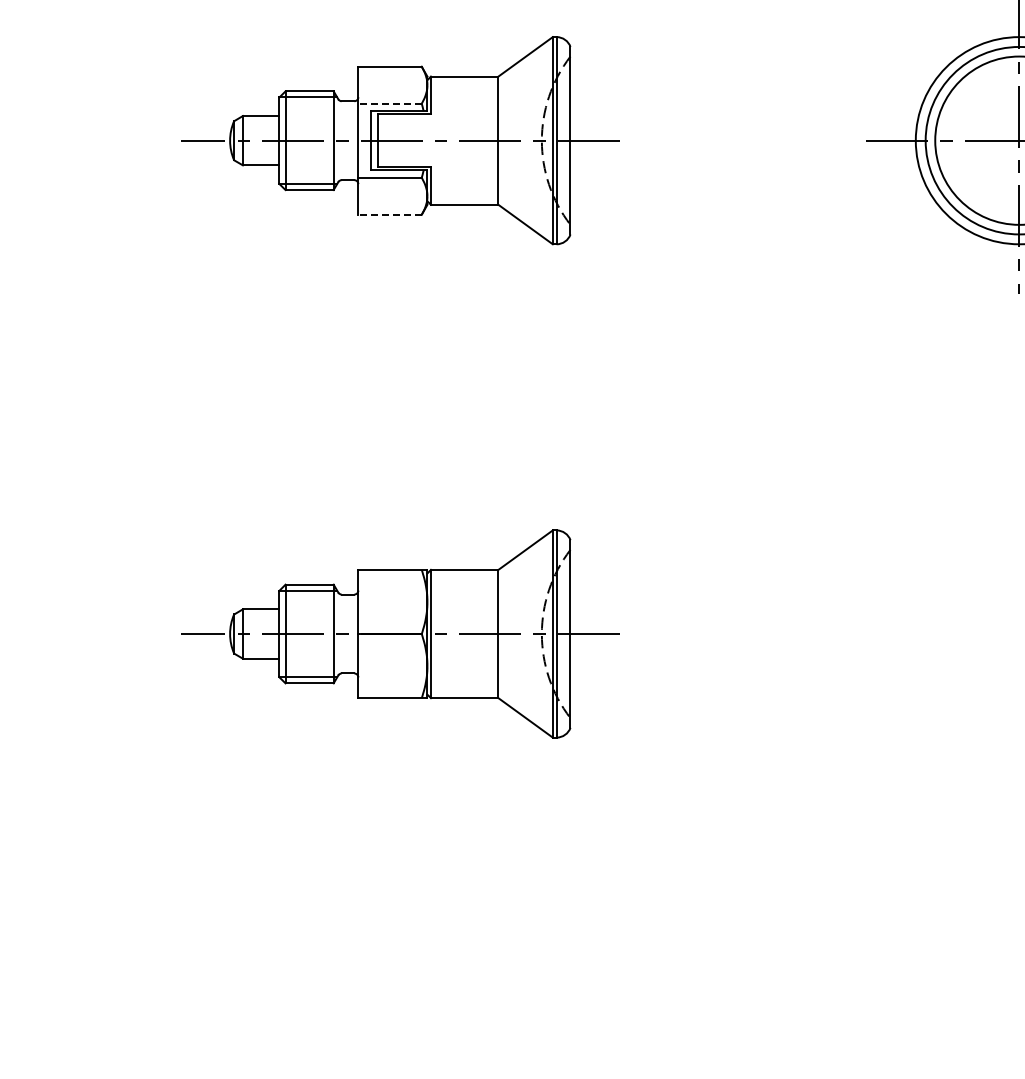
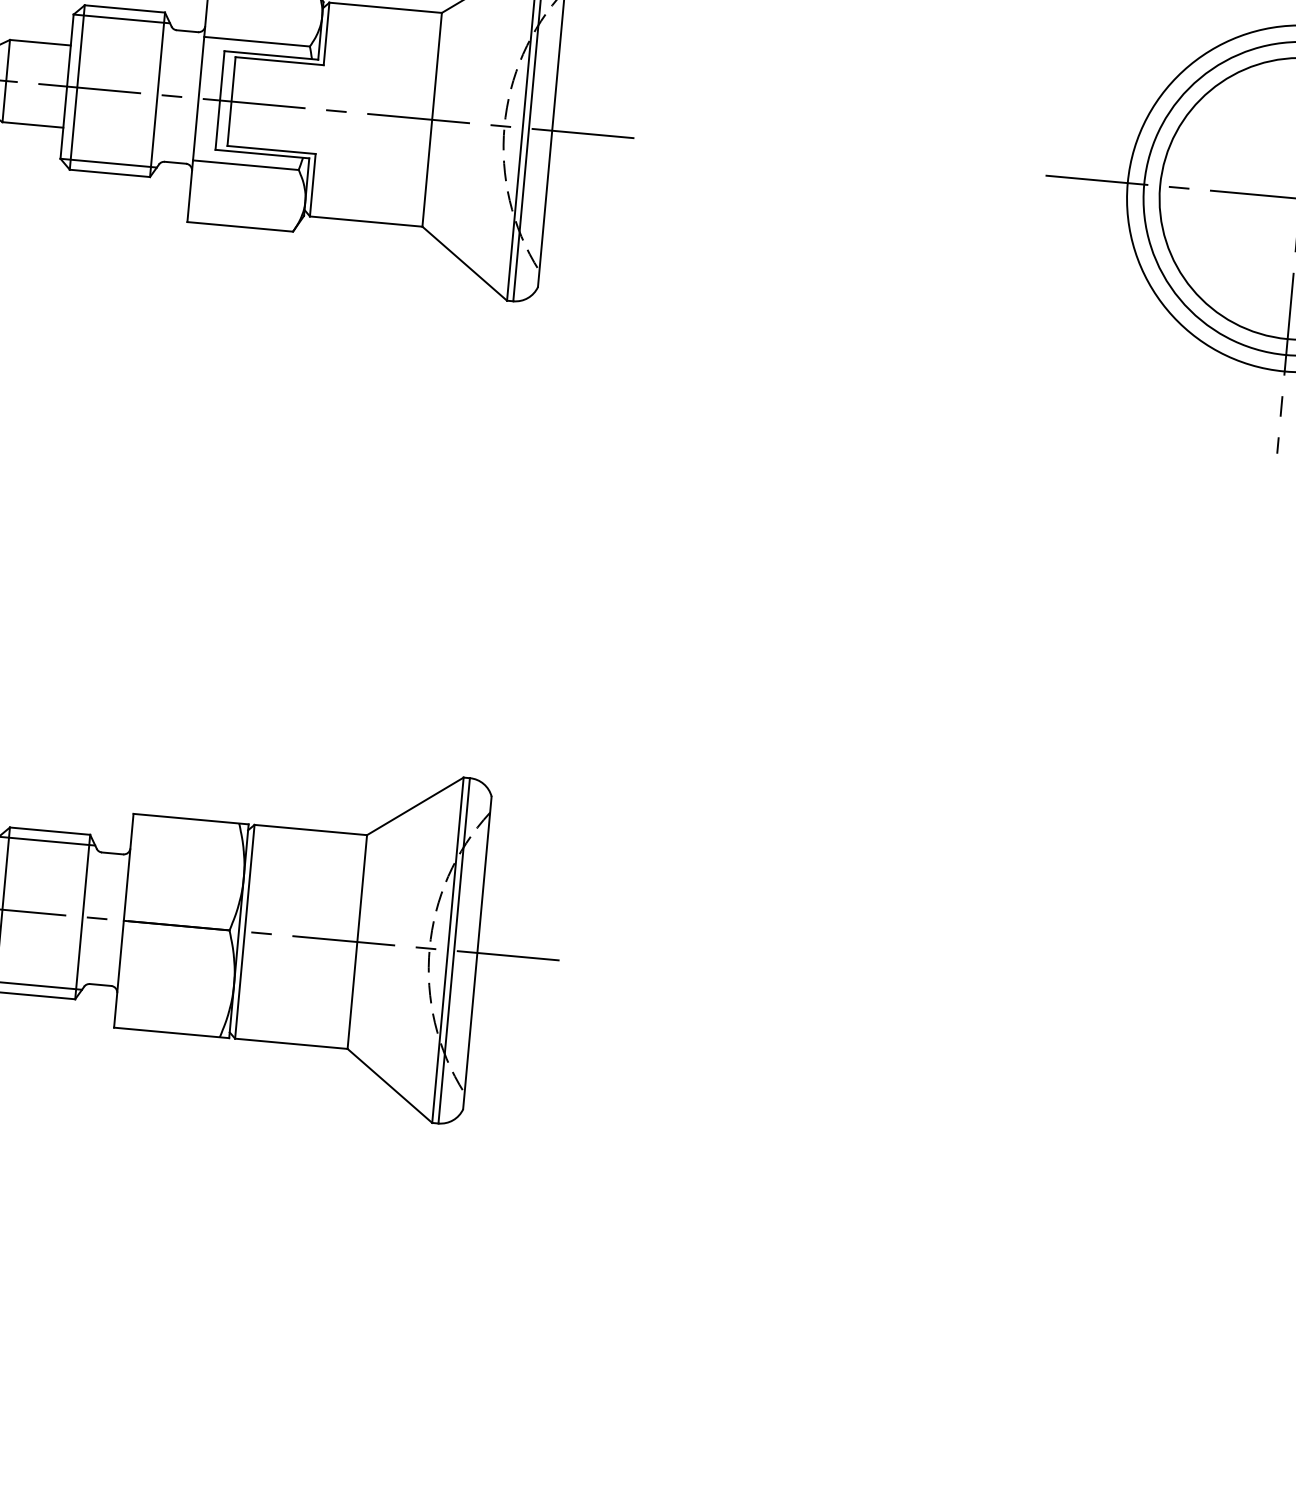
line: (390, 103) -> (257, 41), dashed -> solid
line: (390, 214) -> (241, 226), dashed -> solid

